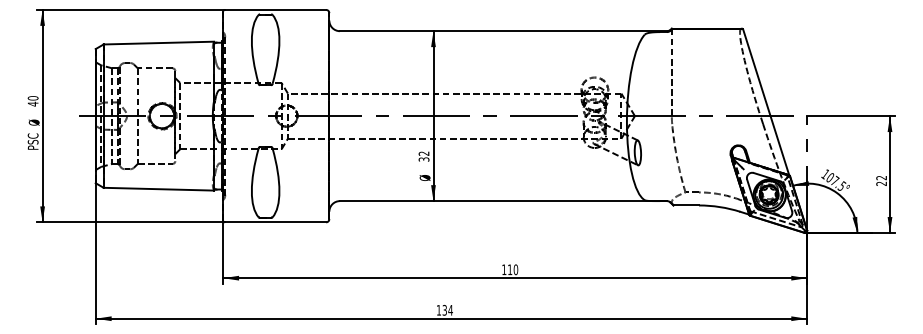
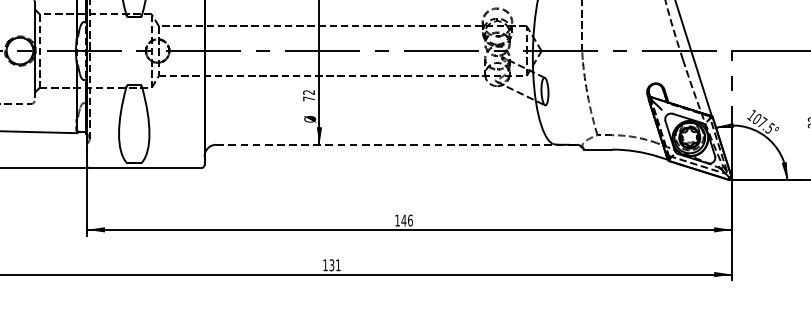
text: (423, 159) -> (308, 98), 32 -> 72
line: (503, 201) -> (396, 145), solid -> dashed
text: (512, 269) -> (406, 220), 110 -> 146
text: (450, 310) -> (338, 265), 134 -> 131

